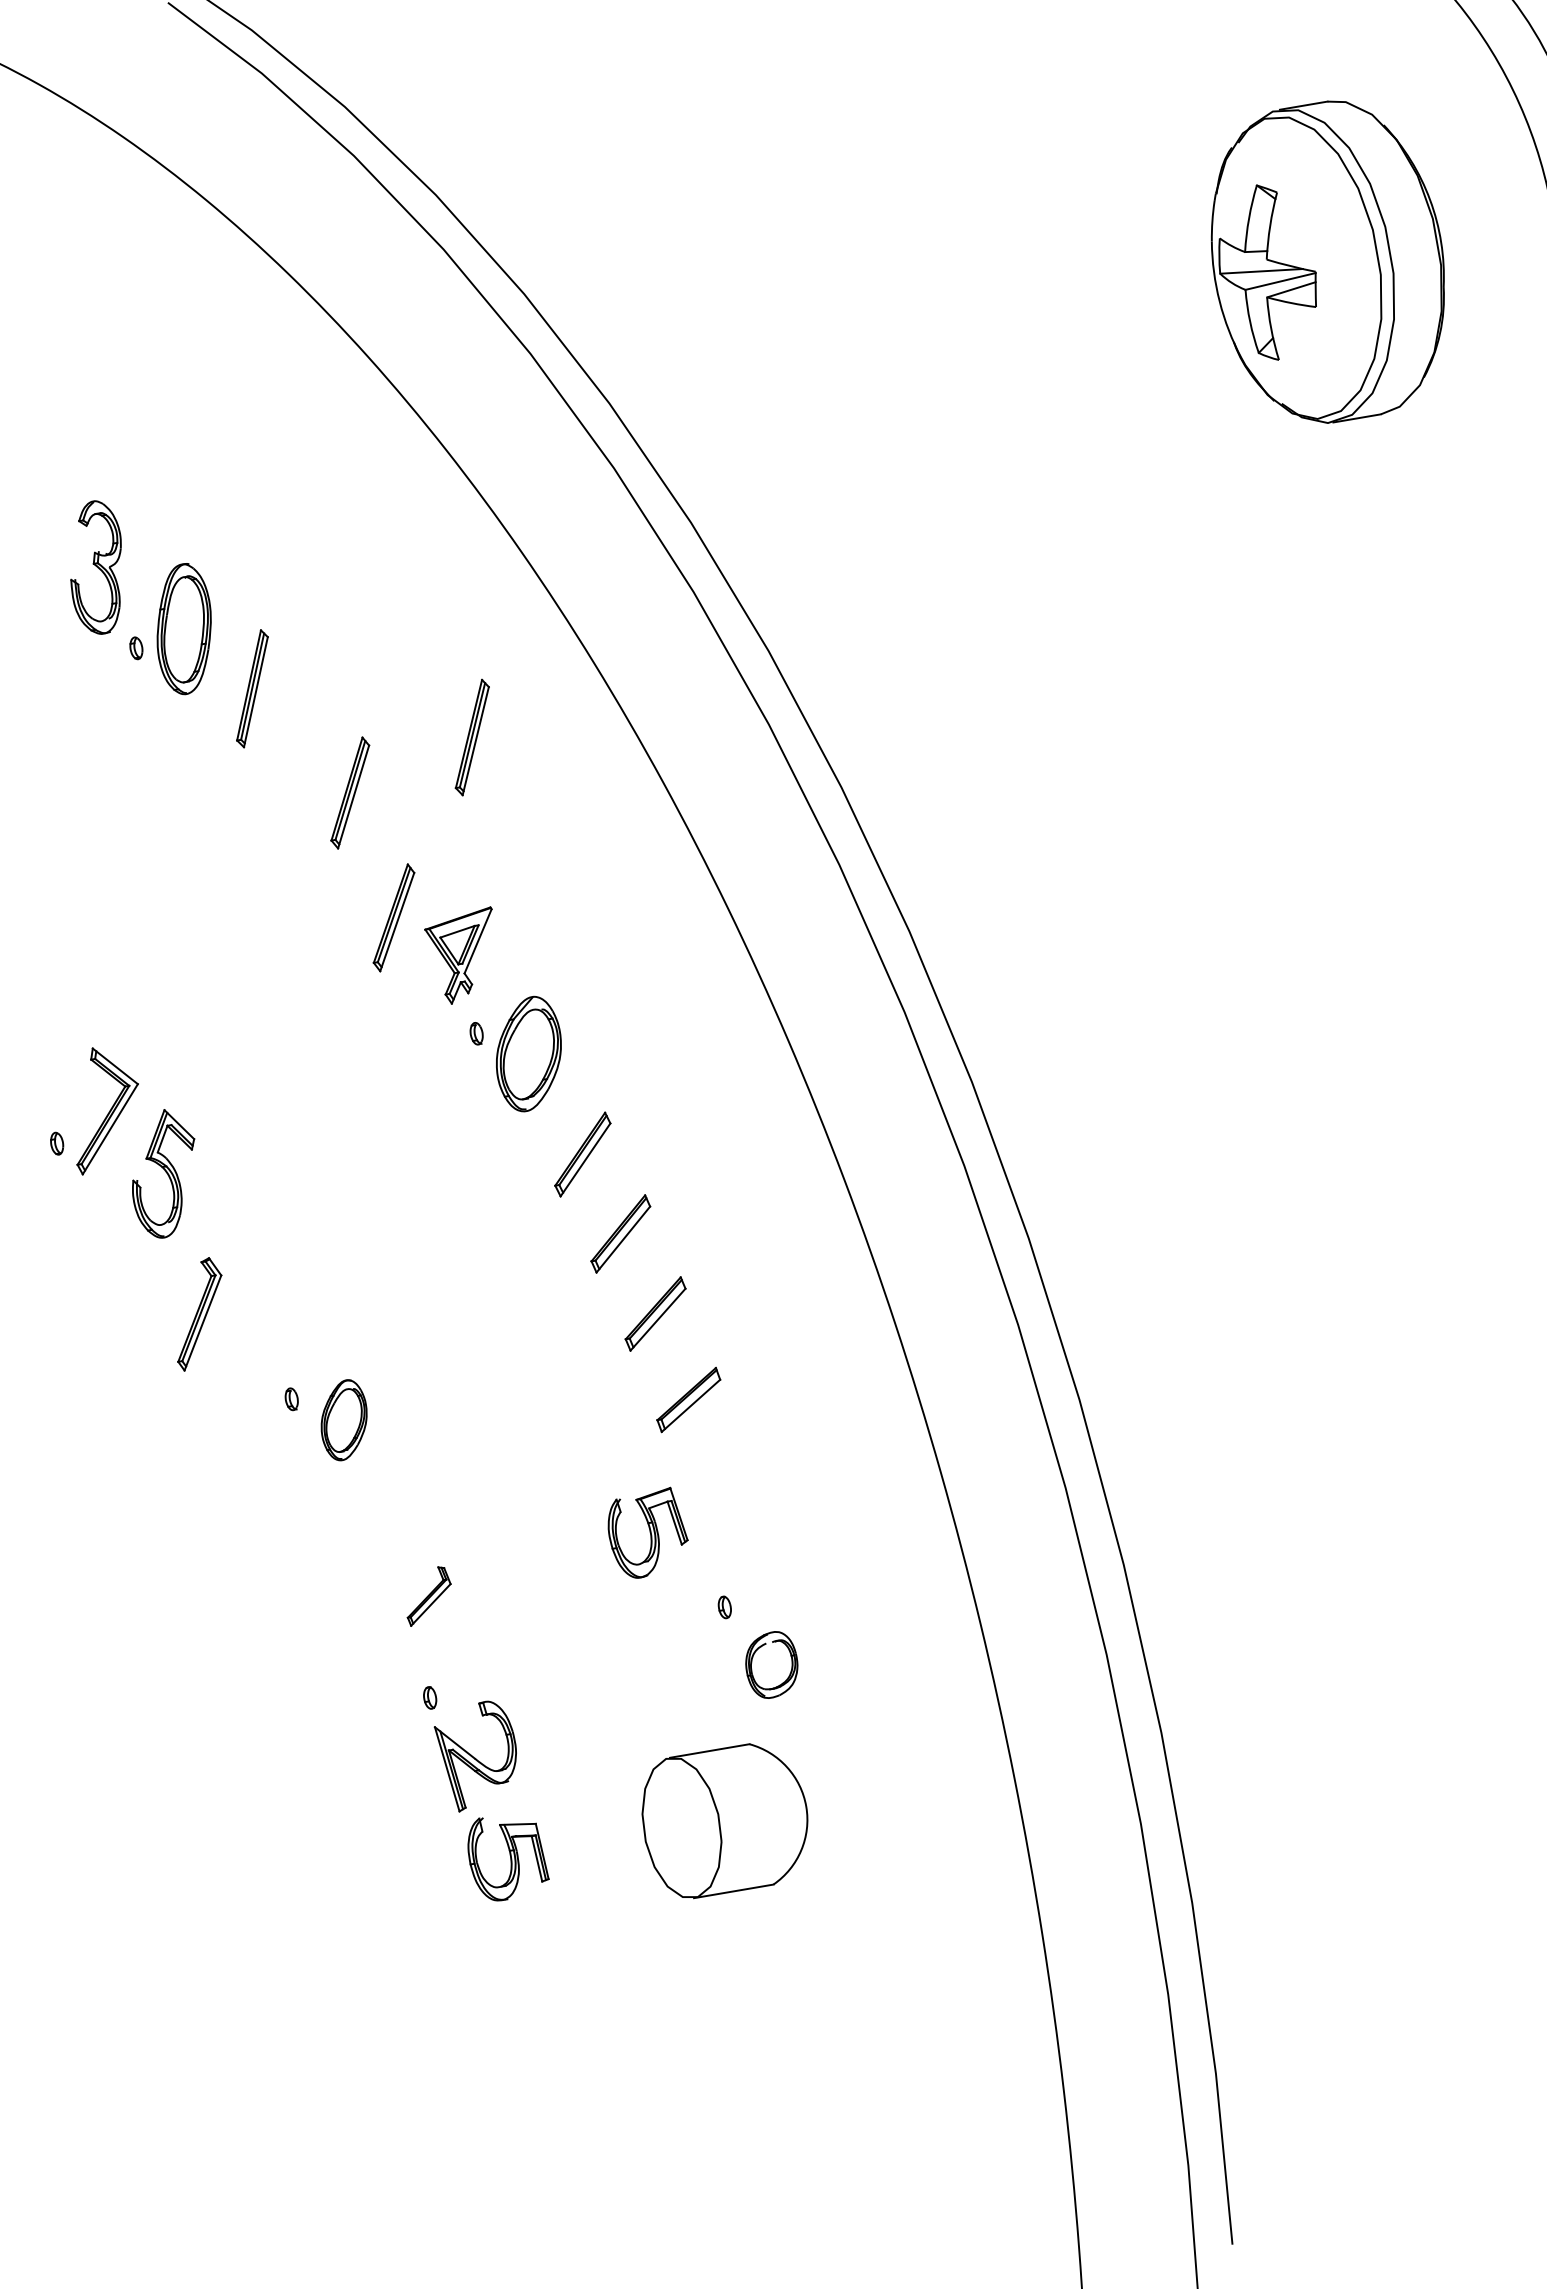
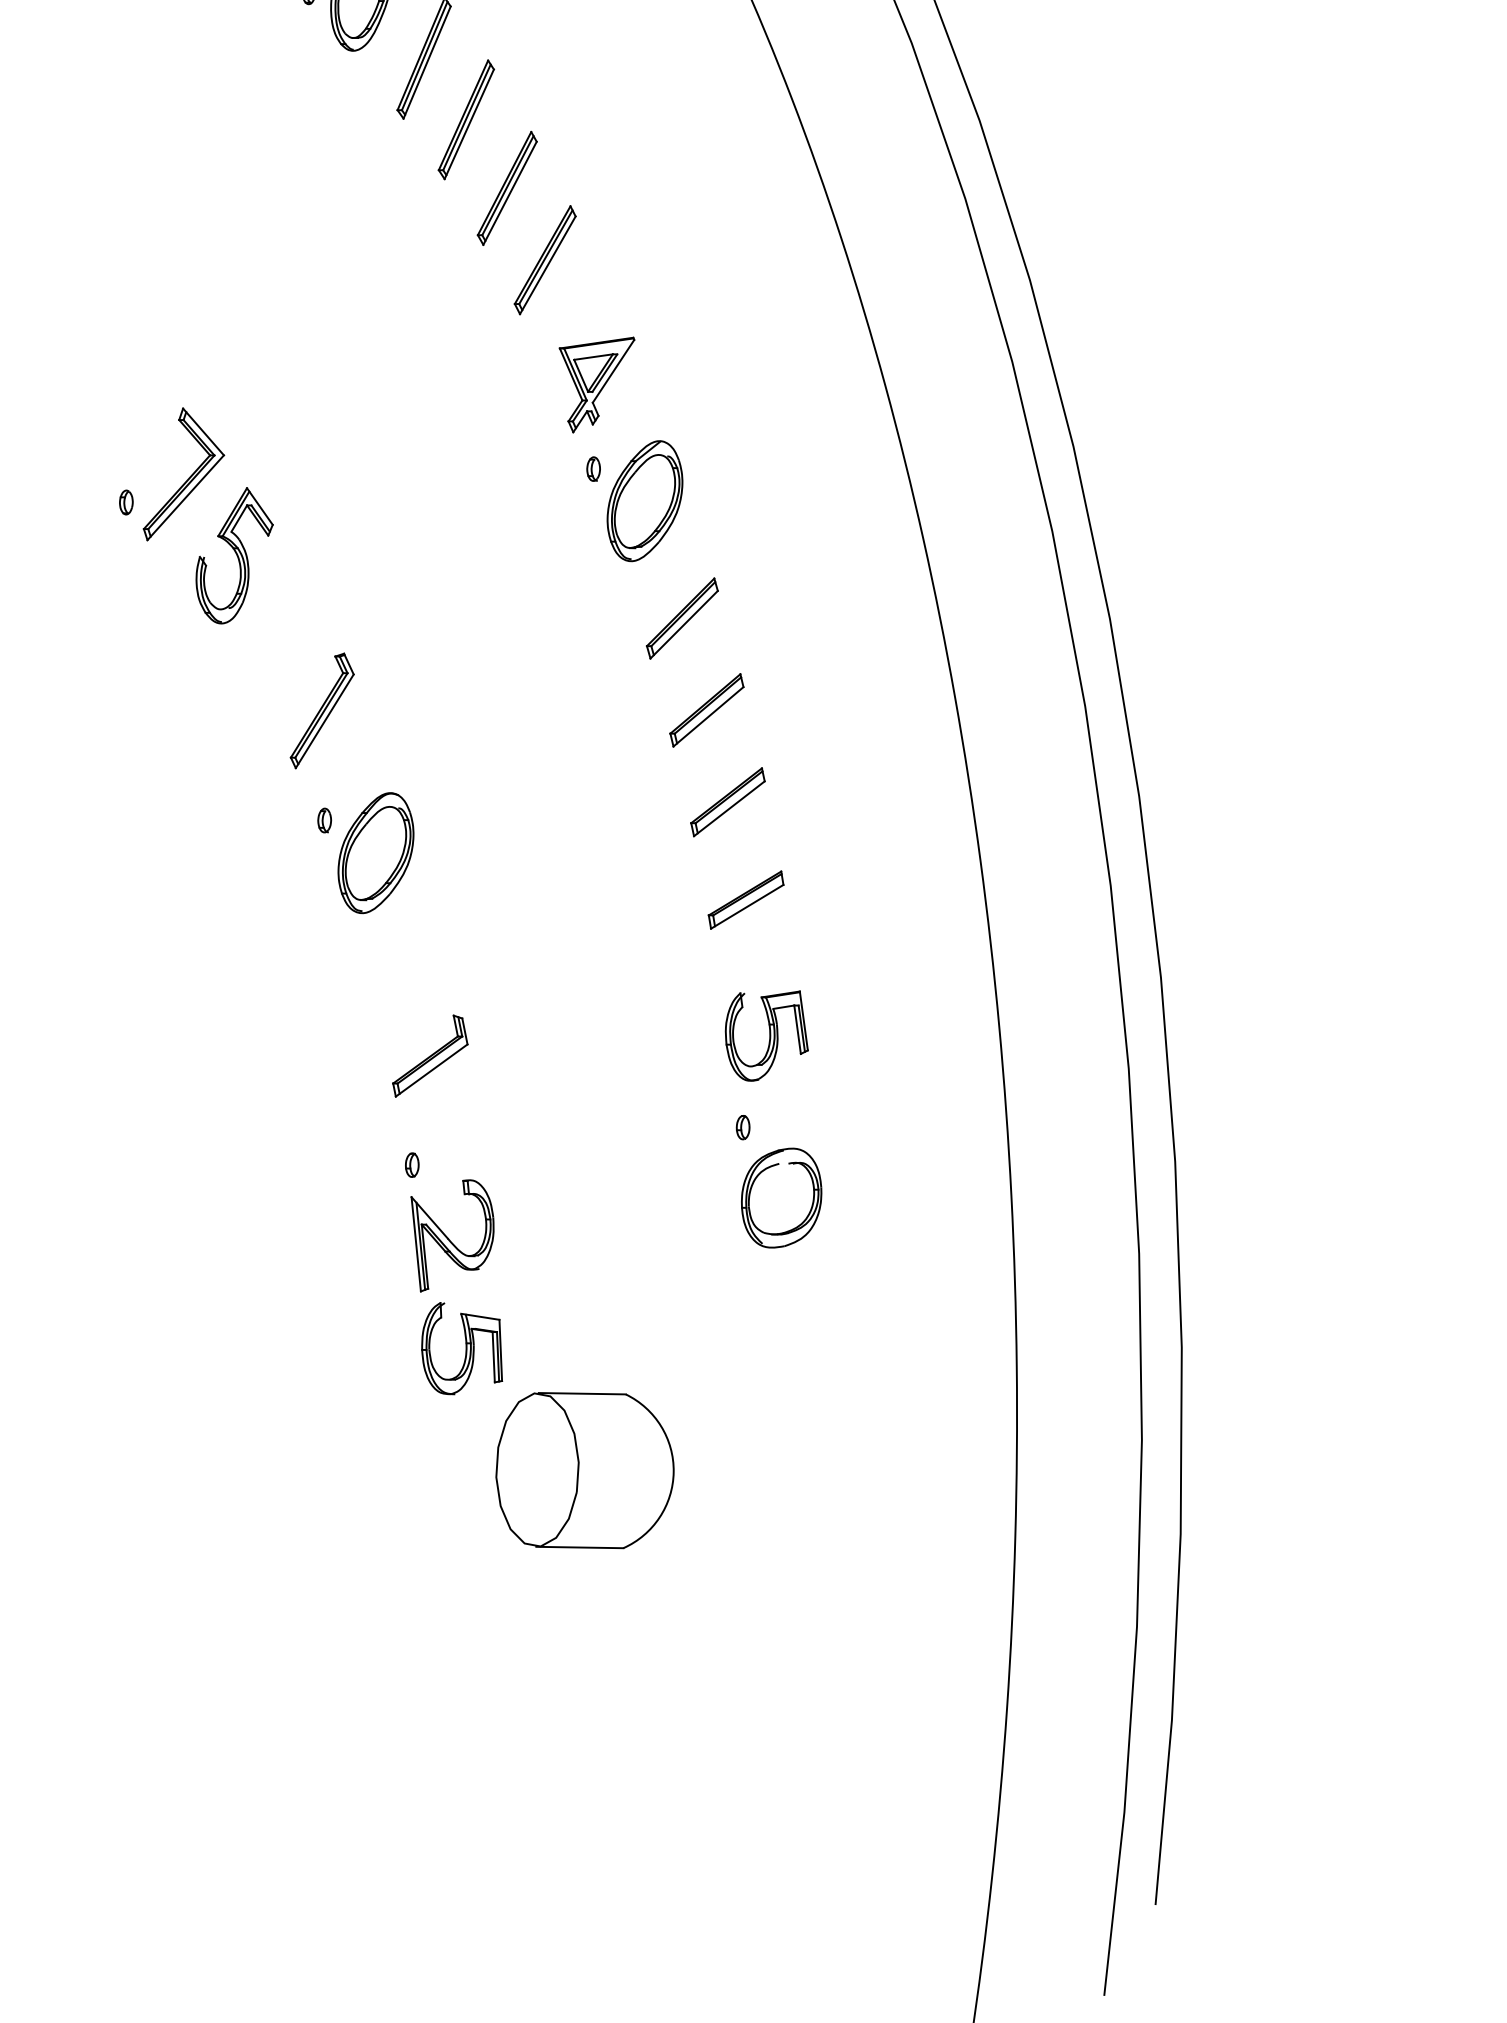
part: (471, 737) -> (465, 119), moved
part: (393, 917) -> (544, 259), moved
part: (199, 1314) -> (322, 711), moved
part: (344, 1420) -> (376, 853), size x1.43
part: (647, 1532) -> (766, 1034), moved
part: (428, 1596) -> (430, 1057), size x1.43
part: (771, 1664) -> (781, 1197), size x1.43
part: (724, 1821) -> (583, 1471), moved

